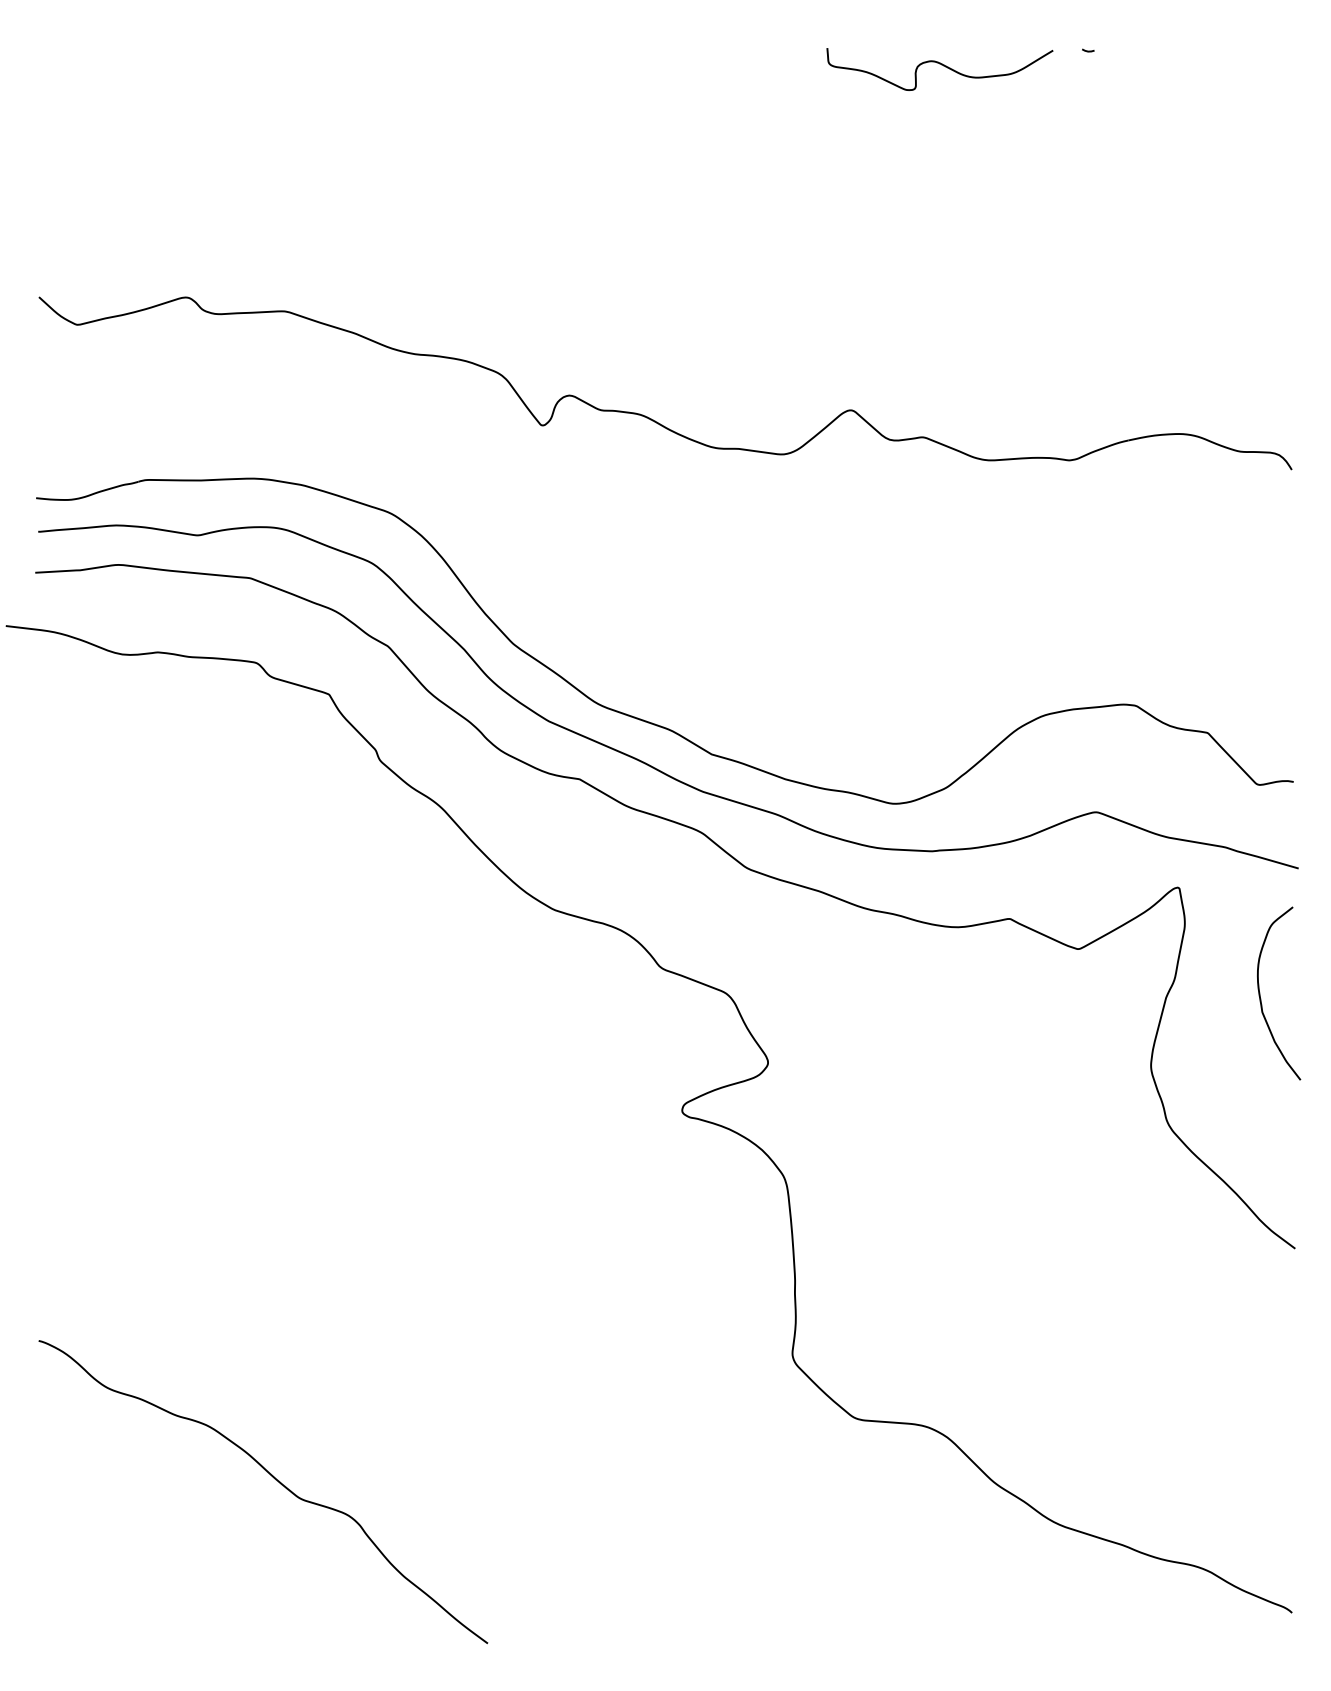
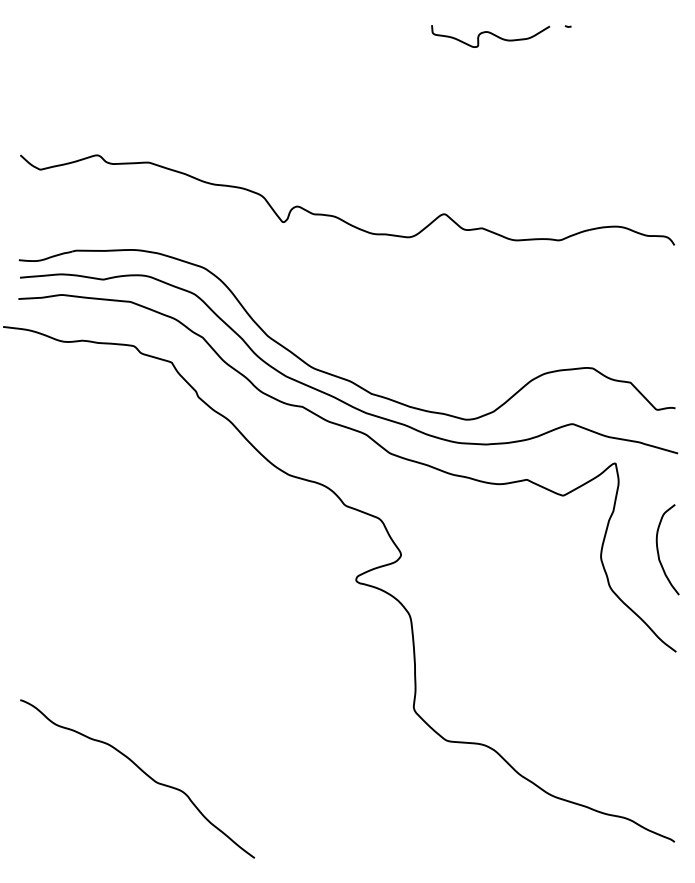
curve: (1263, 1000) -> (659, 553), moved

